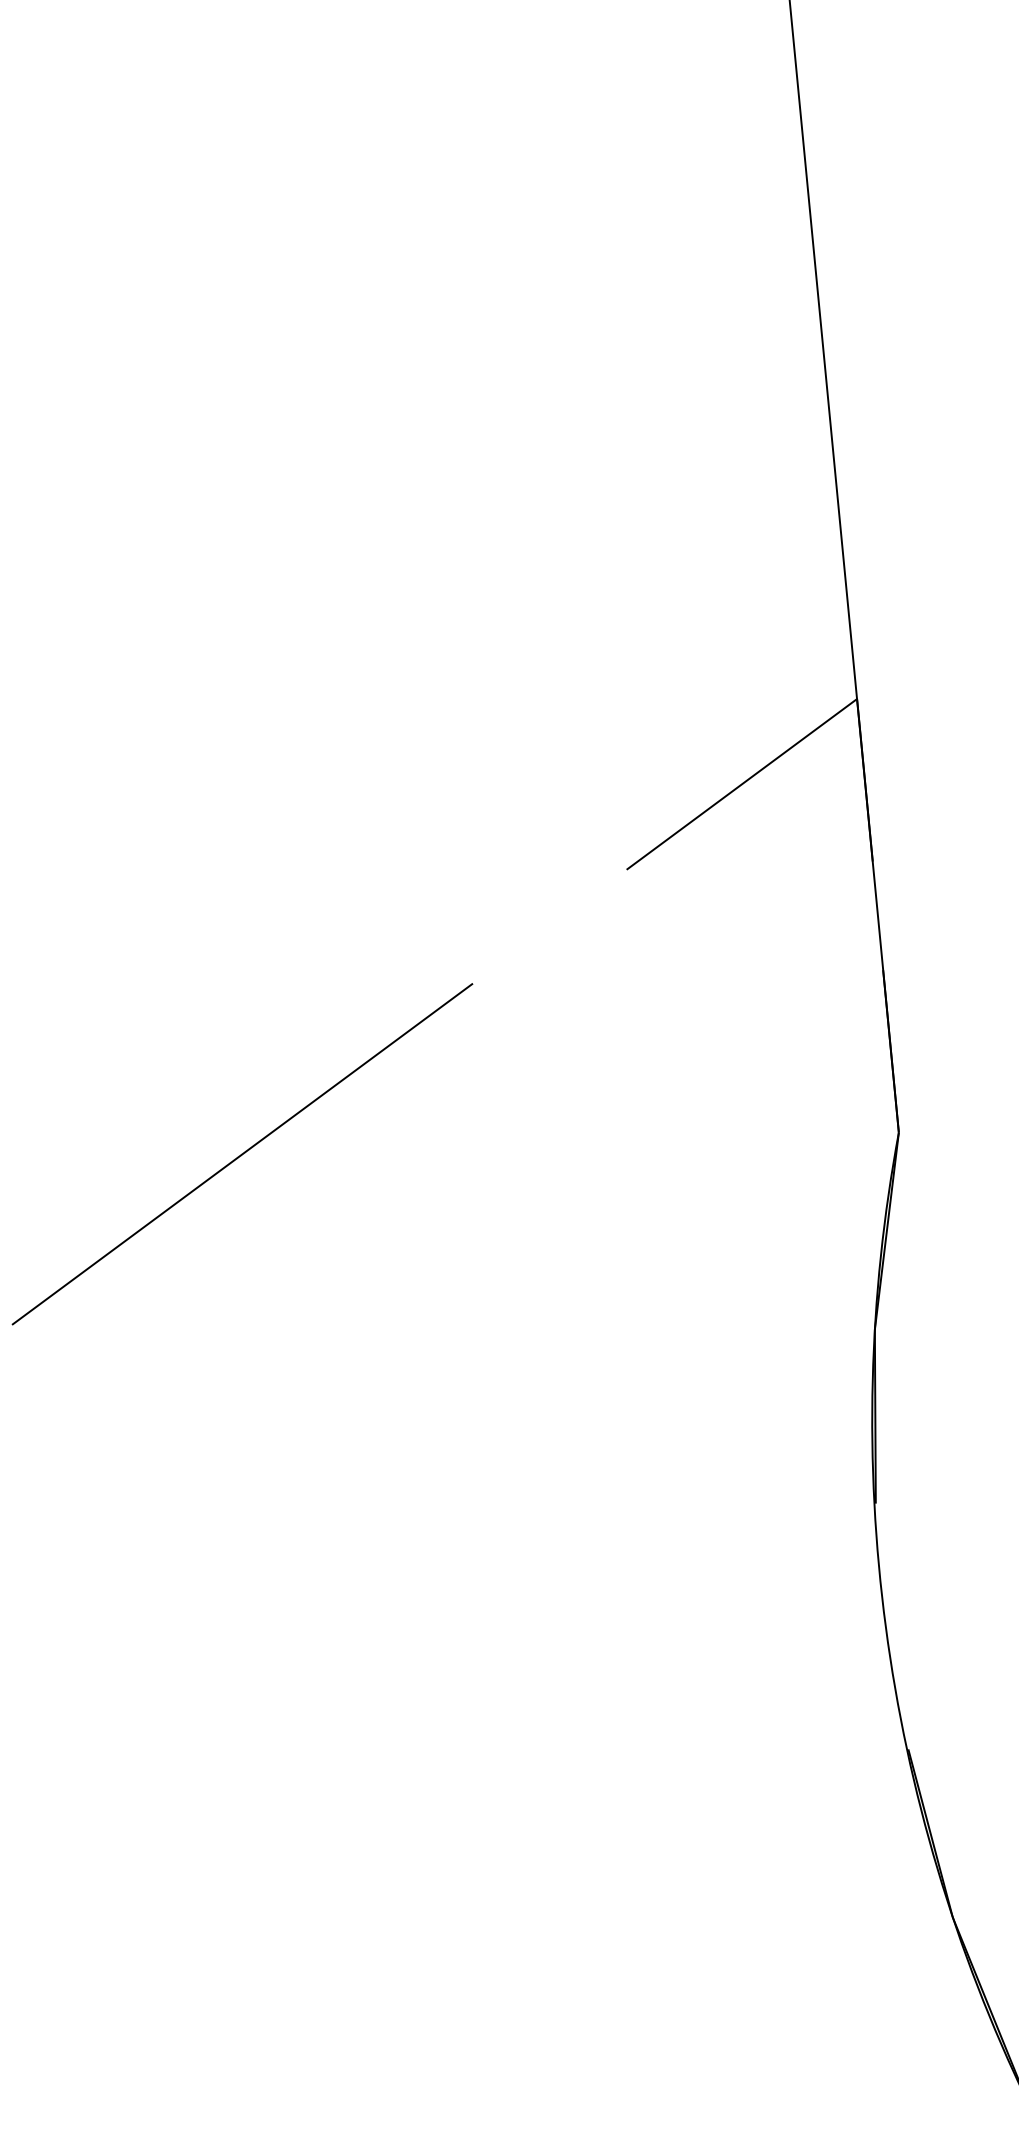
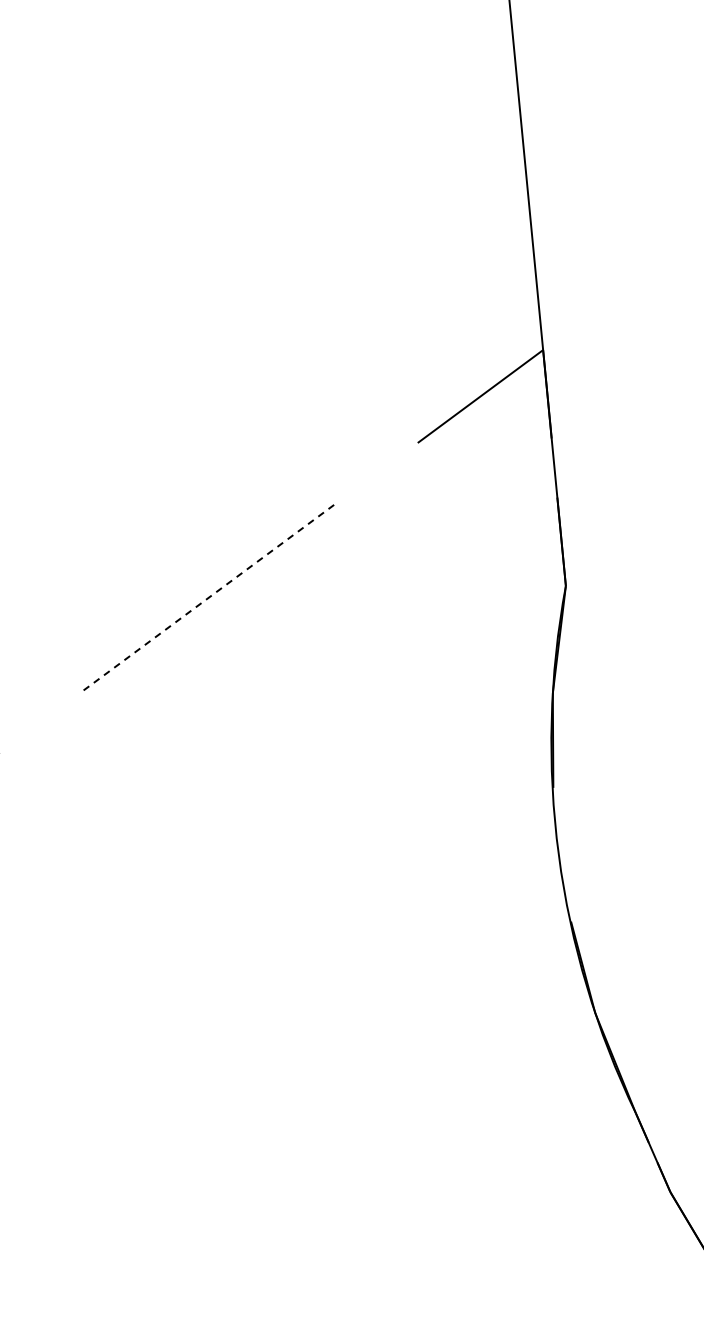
line: (242, 1155) -> (208, 598), solid -> dashed

